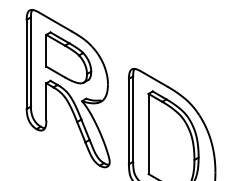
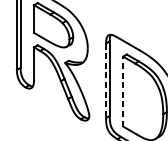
line: (128, 121) -> (105, 80), solid -> dashed
line: (148, 133) -> (123, 91), solid -> dashed

